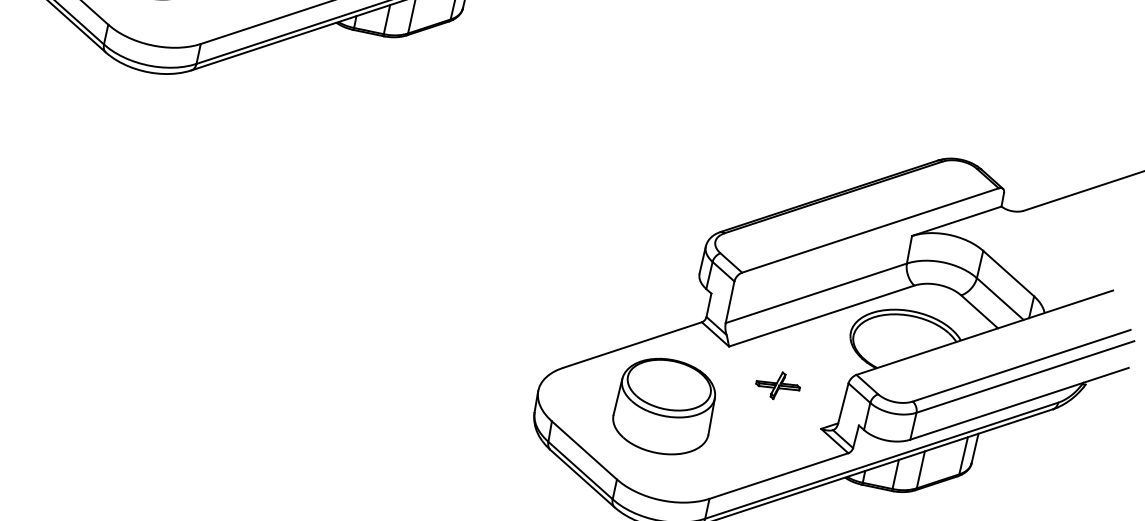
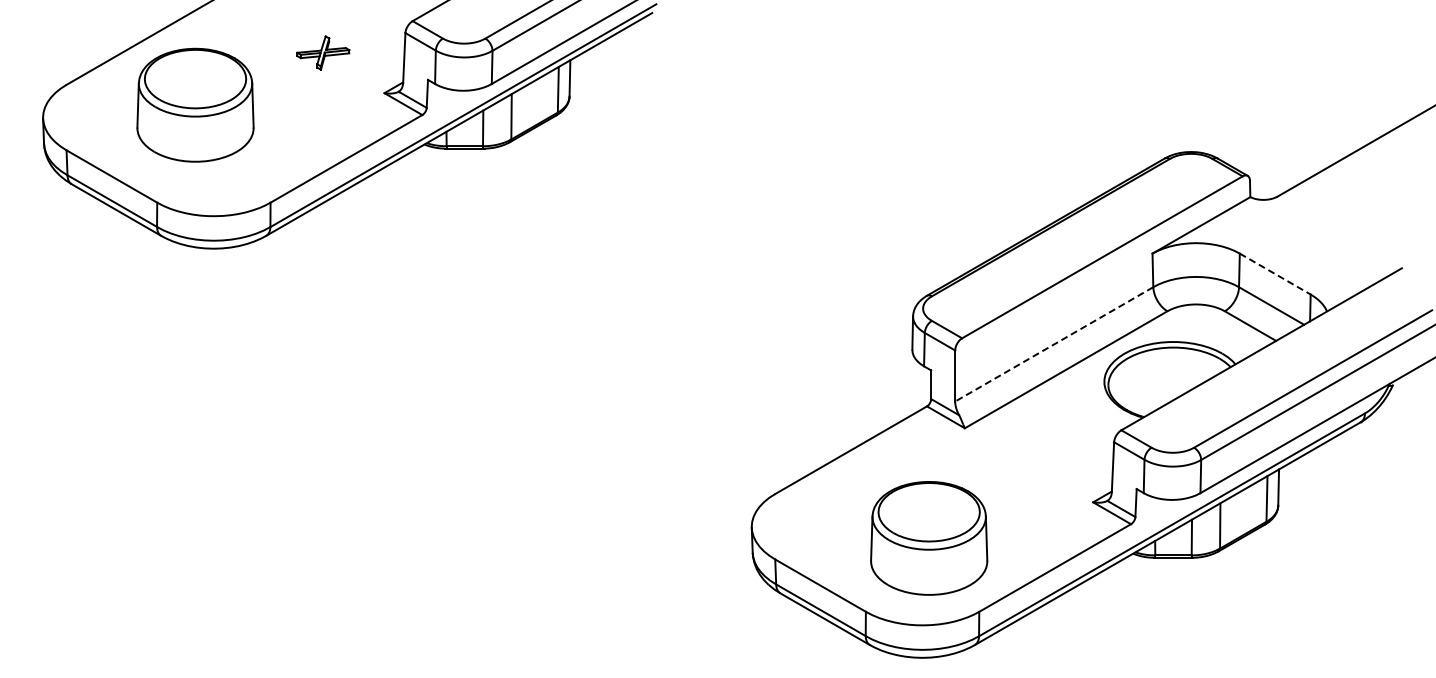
line: (1008, 274) -> (1275, 274), solid -> dashed
line: (815, 293) -> (1053, 344), solid -> dashed
part: (777, 385) -> (1031, 461), removed
part: (665, 406) -> (929, 538), moved

